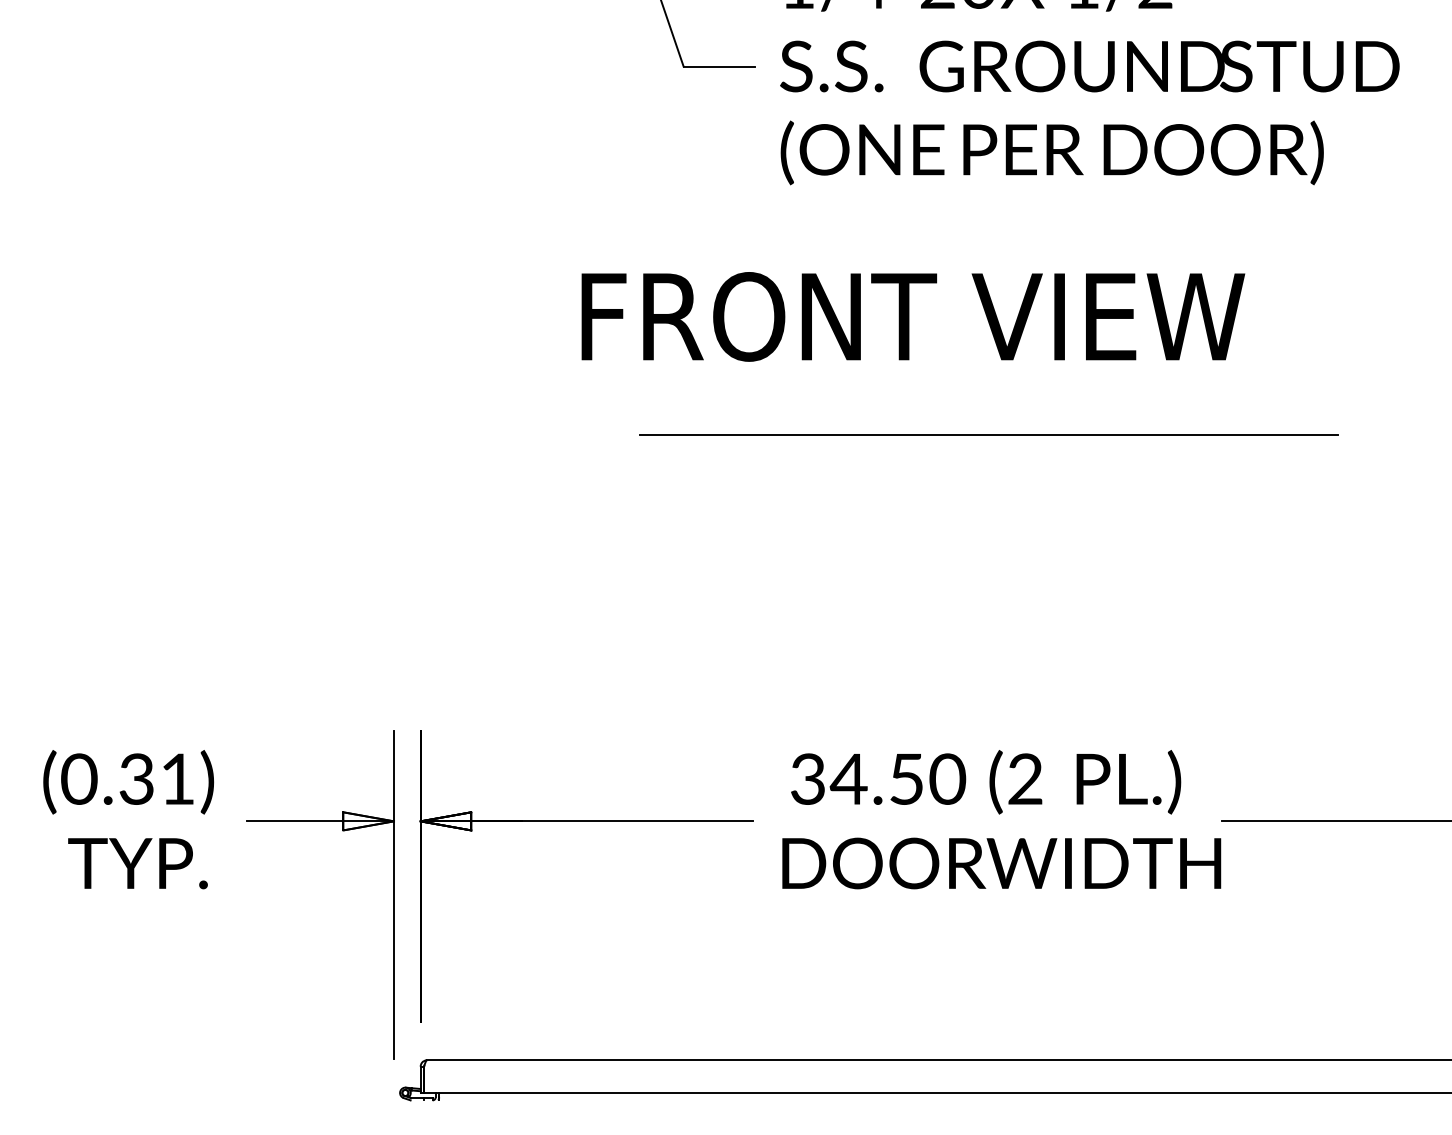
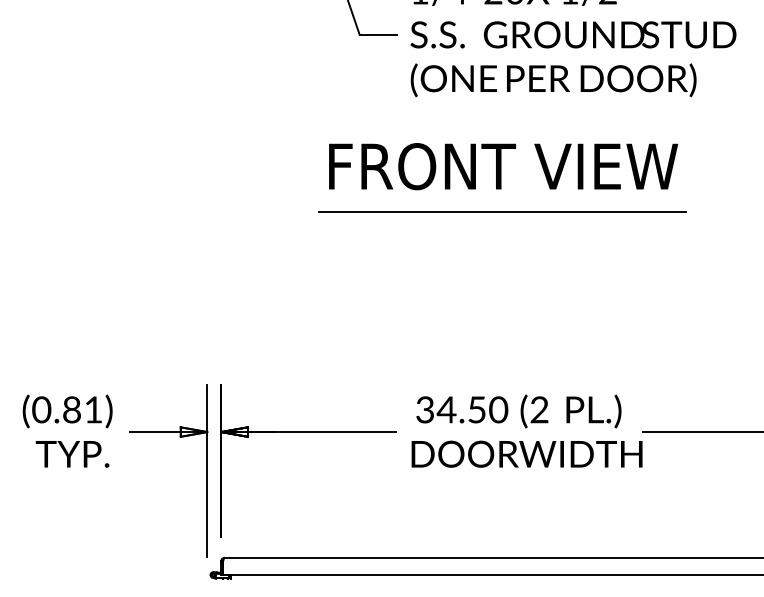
text: (913, 316) -> (503, 166), moved
line: (989, 434) -> (502, 211), moved
text: (135, 778) -> (71, 409), (0.31) -> (0.81)

